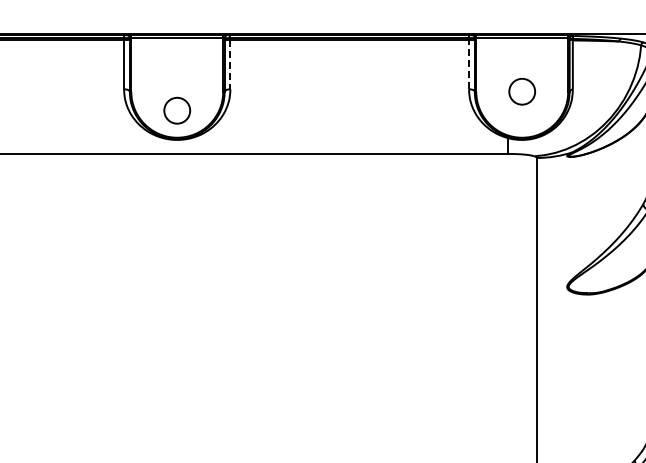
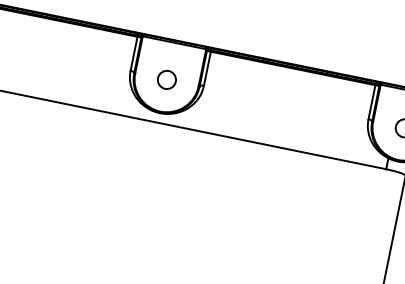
line: (230, 64) -> (207, 68), dashed -> solid
line: (469, 64) -> (372, 102), dashed -> solid
circle: (177, 110) -> (167, 79), moved

